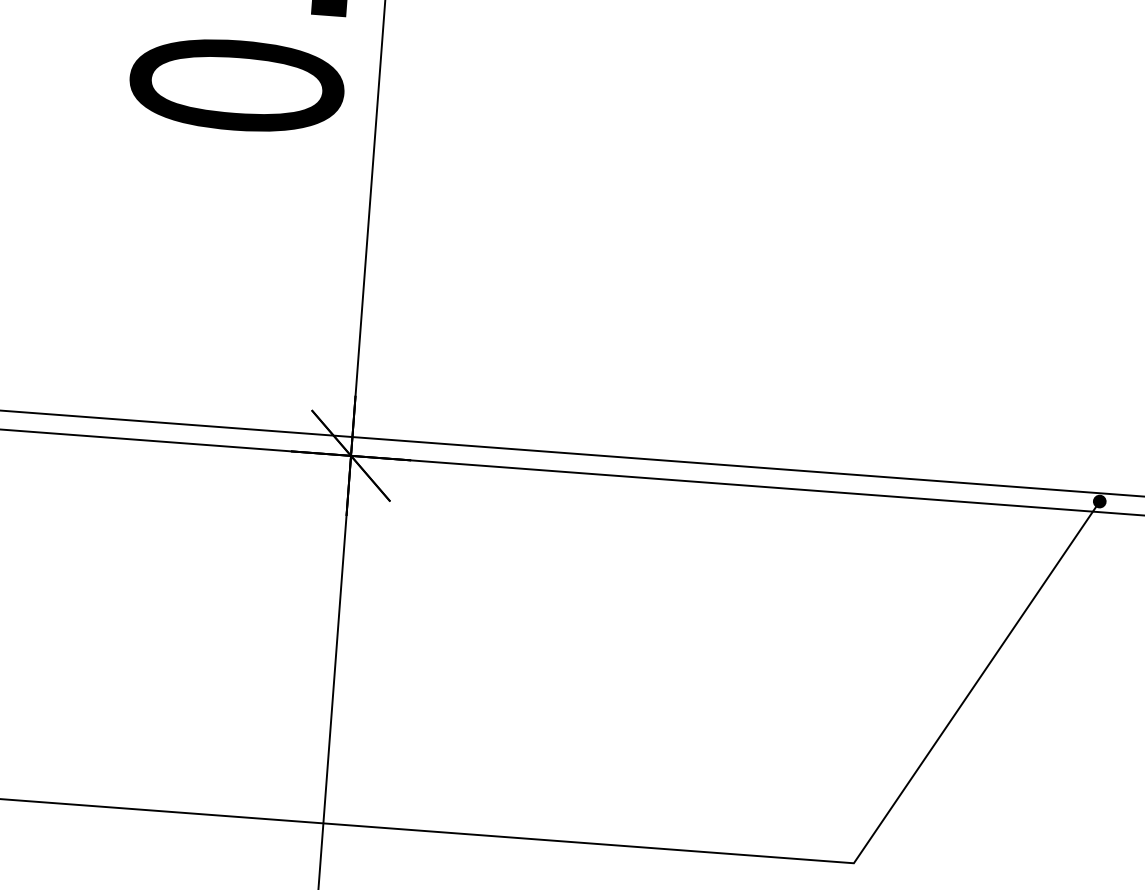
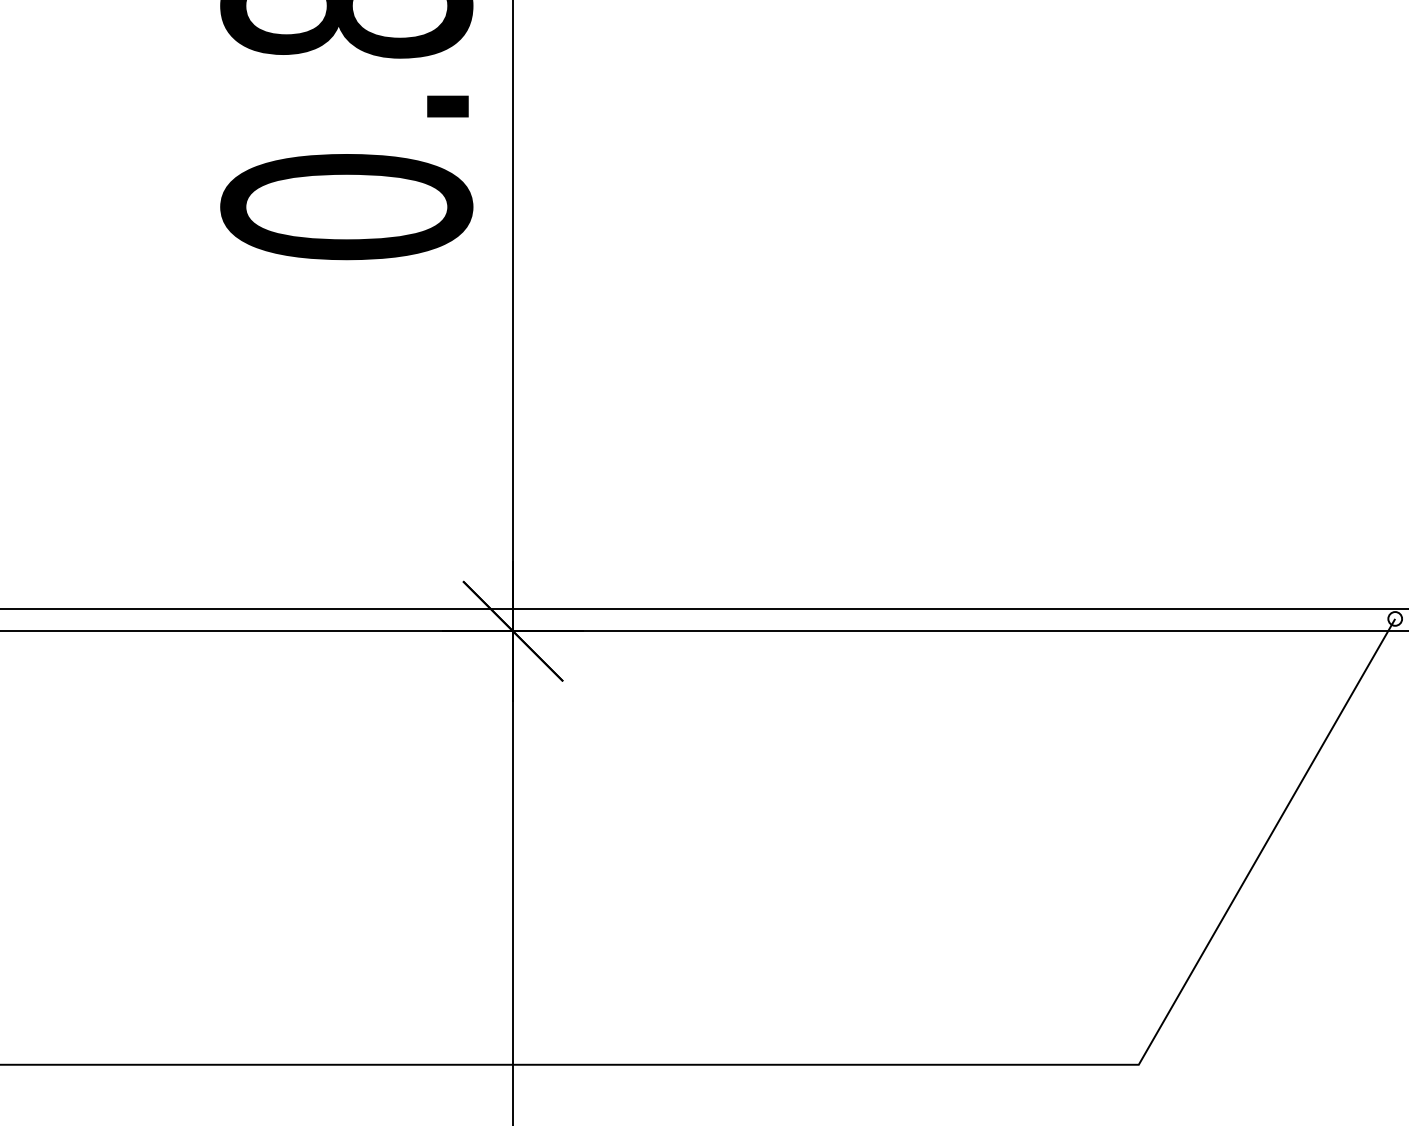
fill: (1100, 501) -> (1395, 618), removed

